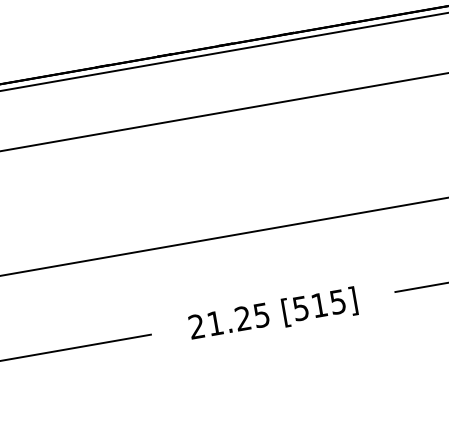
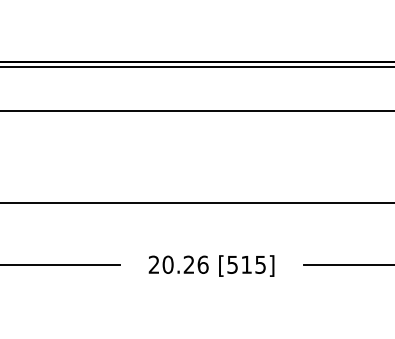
text: (238, 318) -> (185, 264), 21.25 -> 20.26

